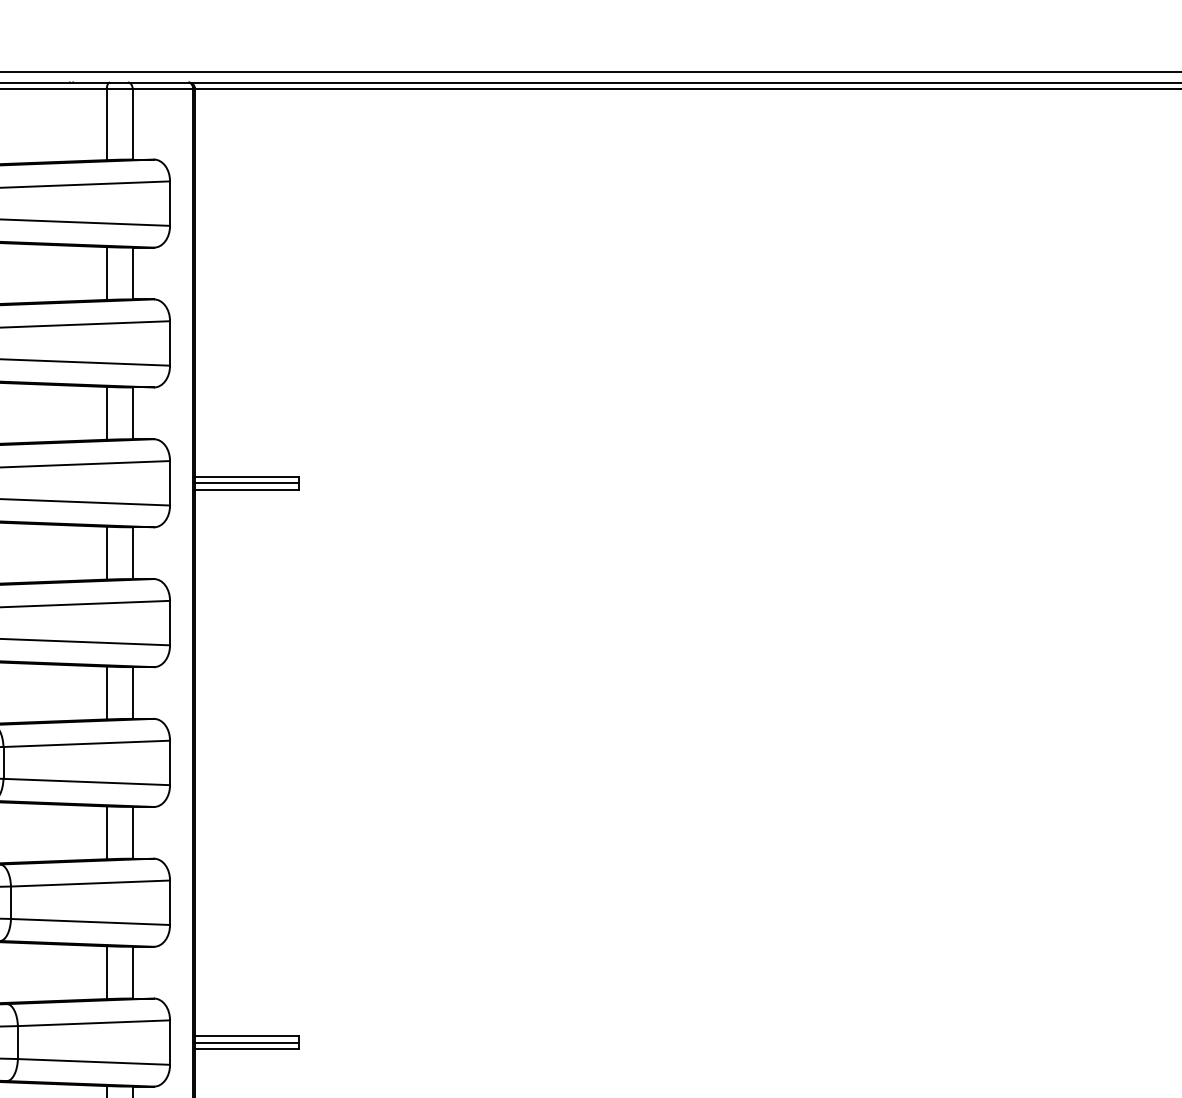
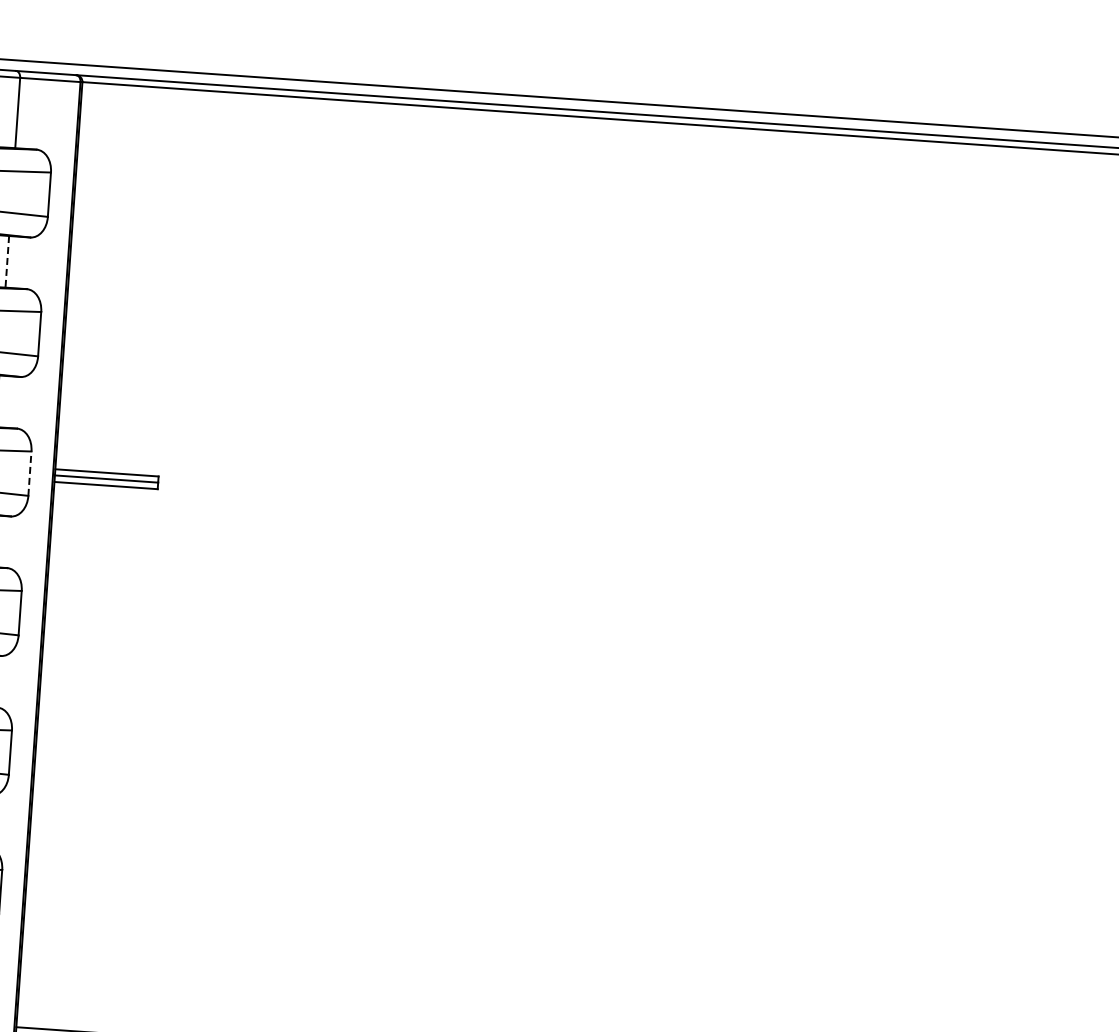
line: (132, 273) -> (7, 261), solid -> dashed
line: (170, 482) -> (30, 472), solid -> dashed

